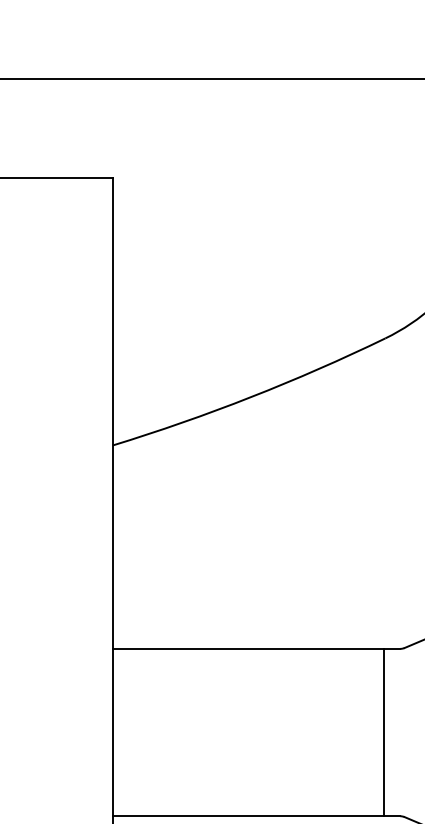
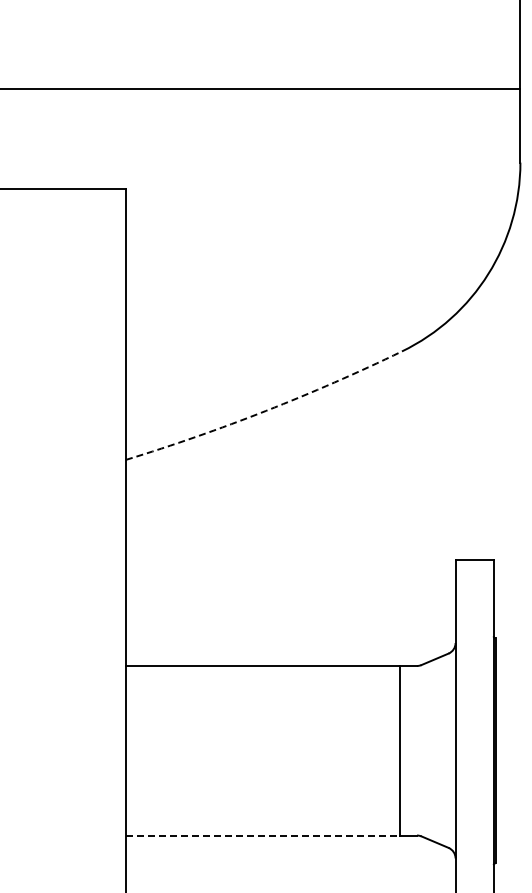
arc: (251, 396) -> (266, 410), solid -> dashed
line: (248, 816) -> (263, 835), solid -> dashed

